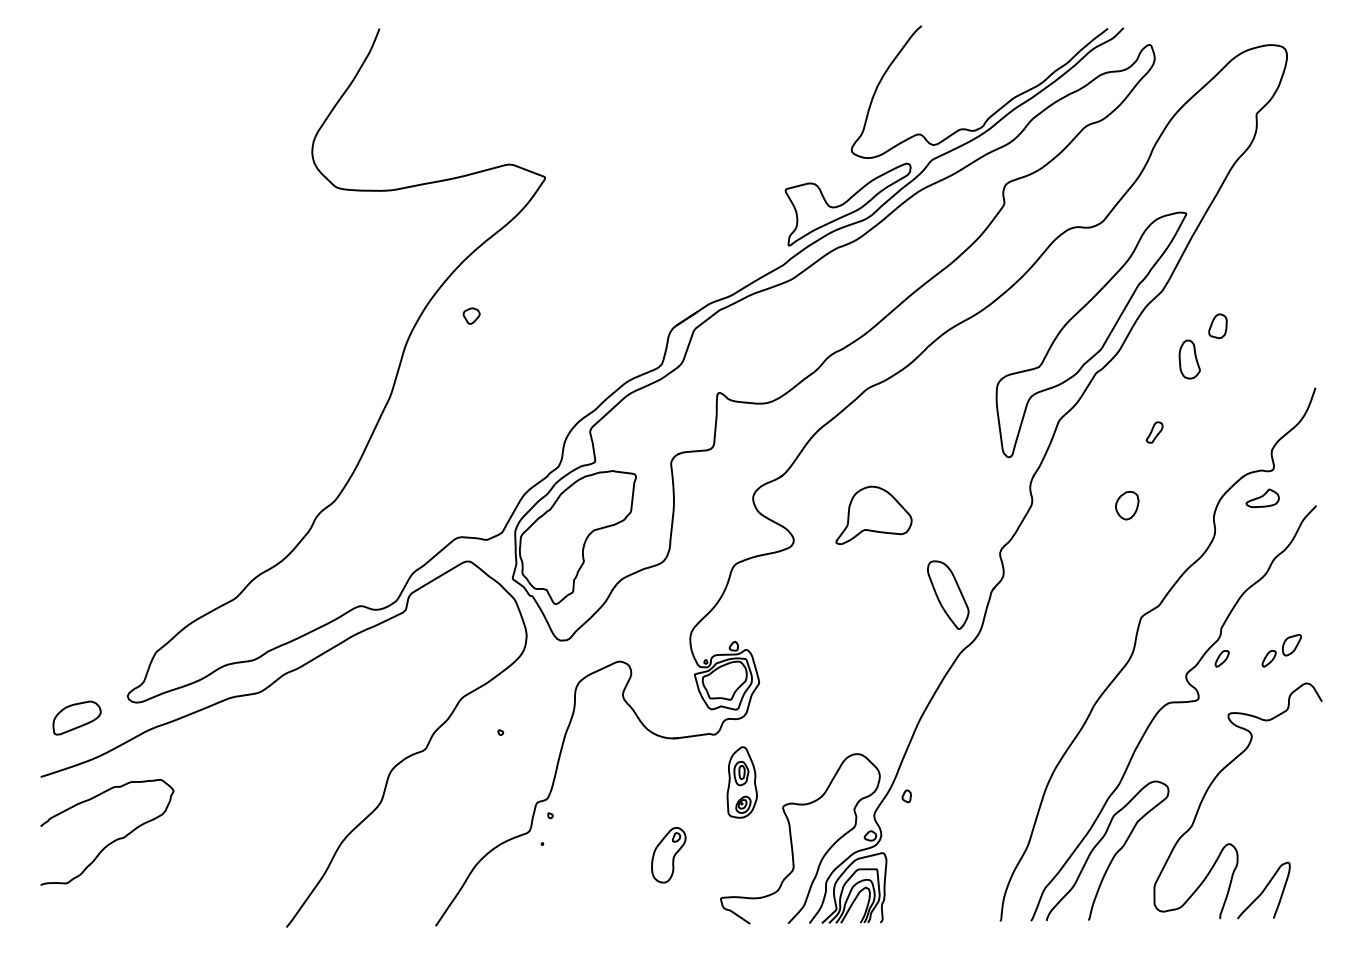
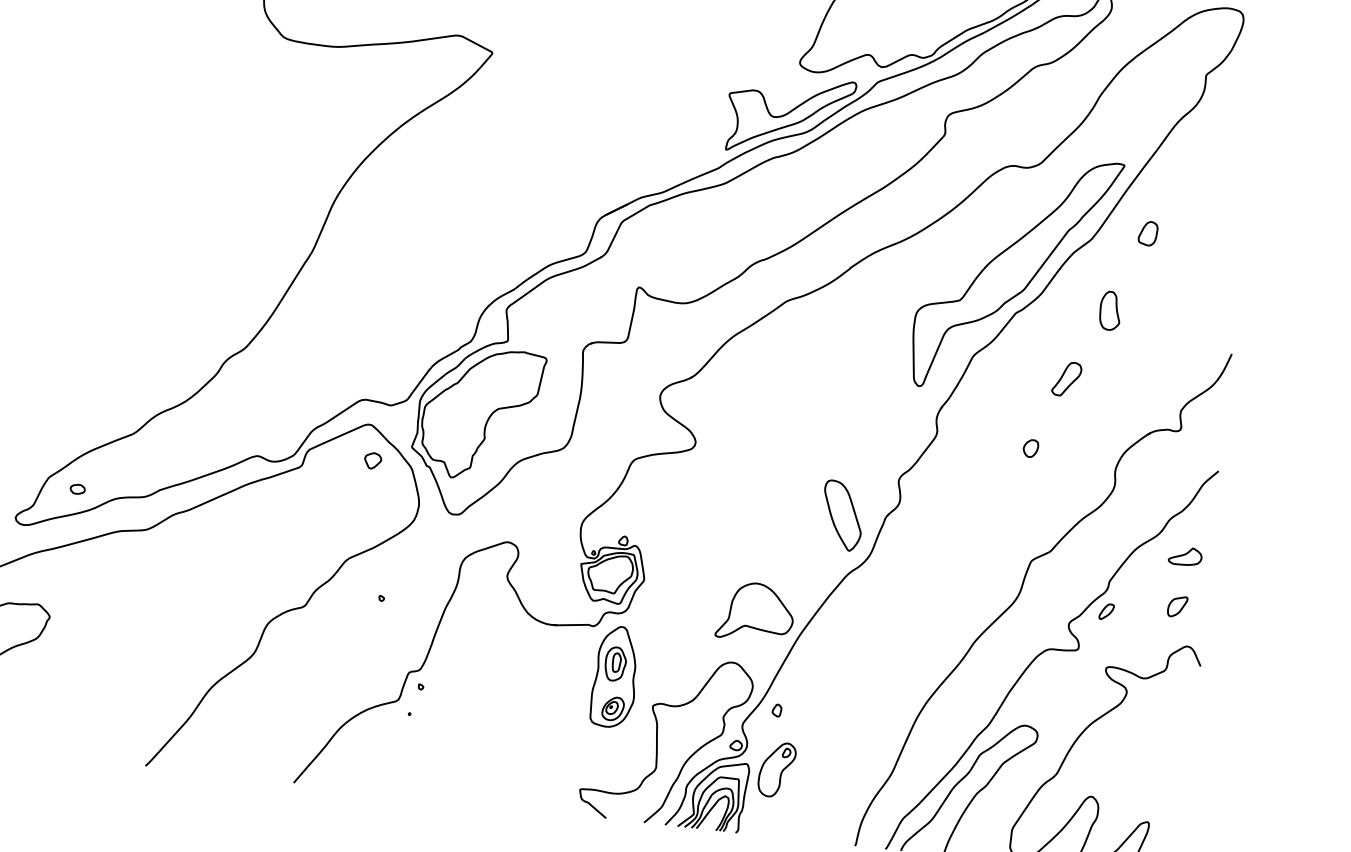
part: (471, 315) -> (372, 460), moved
part: (1217, 326) -> (1147, 233), moved
part: (1154, 432) -> (1066, 379), size x1.67
part: (1262, 498) -> (1185, 556), moved
part: (1127, 505) -> (1031, 448), size x0.62
part: (873, 514) -> (755, 611), moved
part: (1268, 658) -> (1152, 617), removed
part: (185, 660) -> (77, 489), added
part: (742, 782) -> (615, 677), size x1.43
part: (668, 854) -> (776, 769), moved

